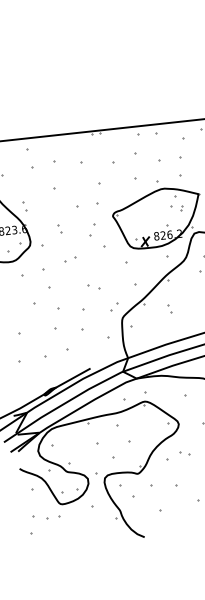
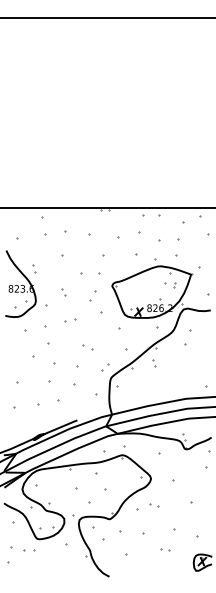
part: (170, 308) -> (154, 363), moved

